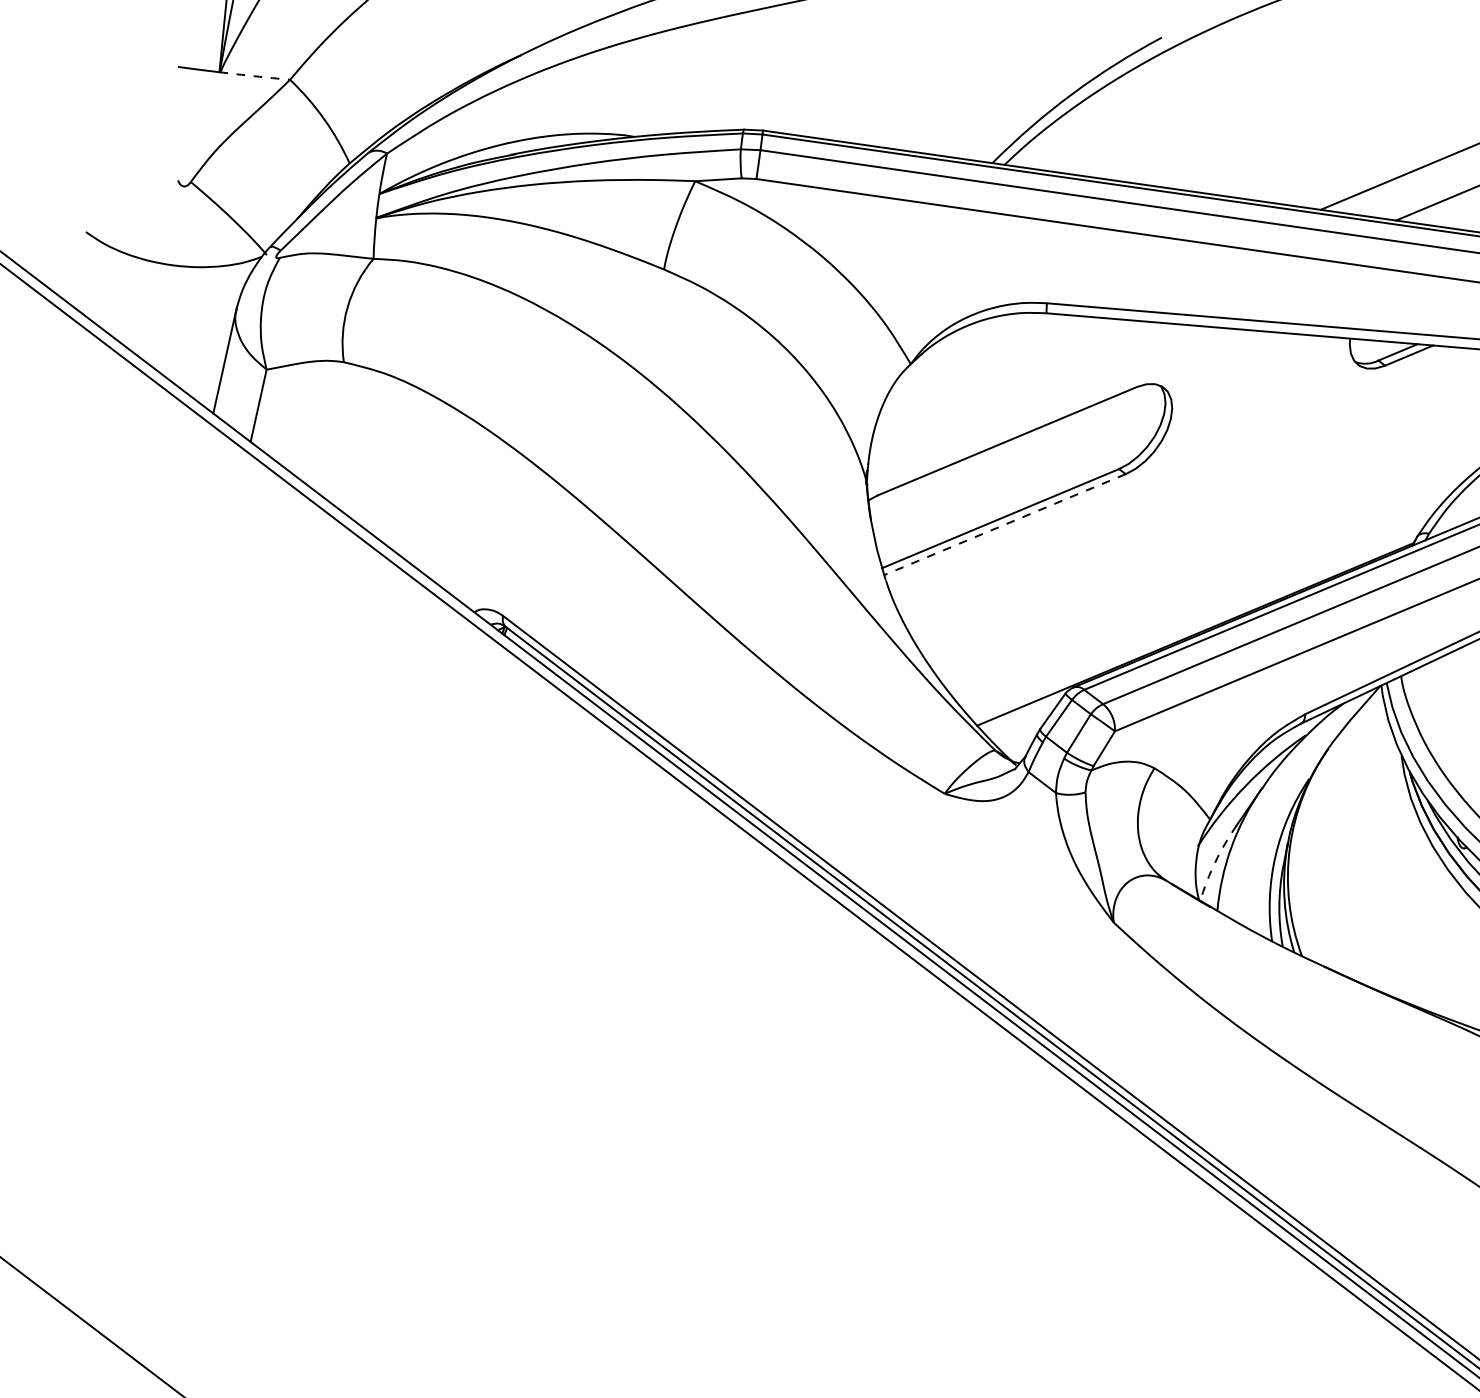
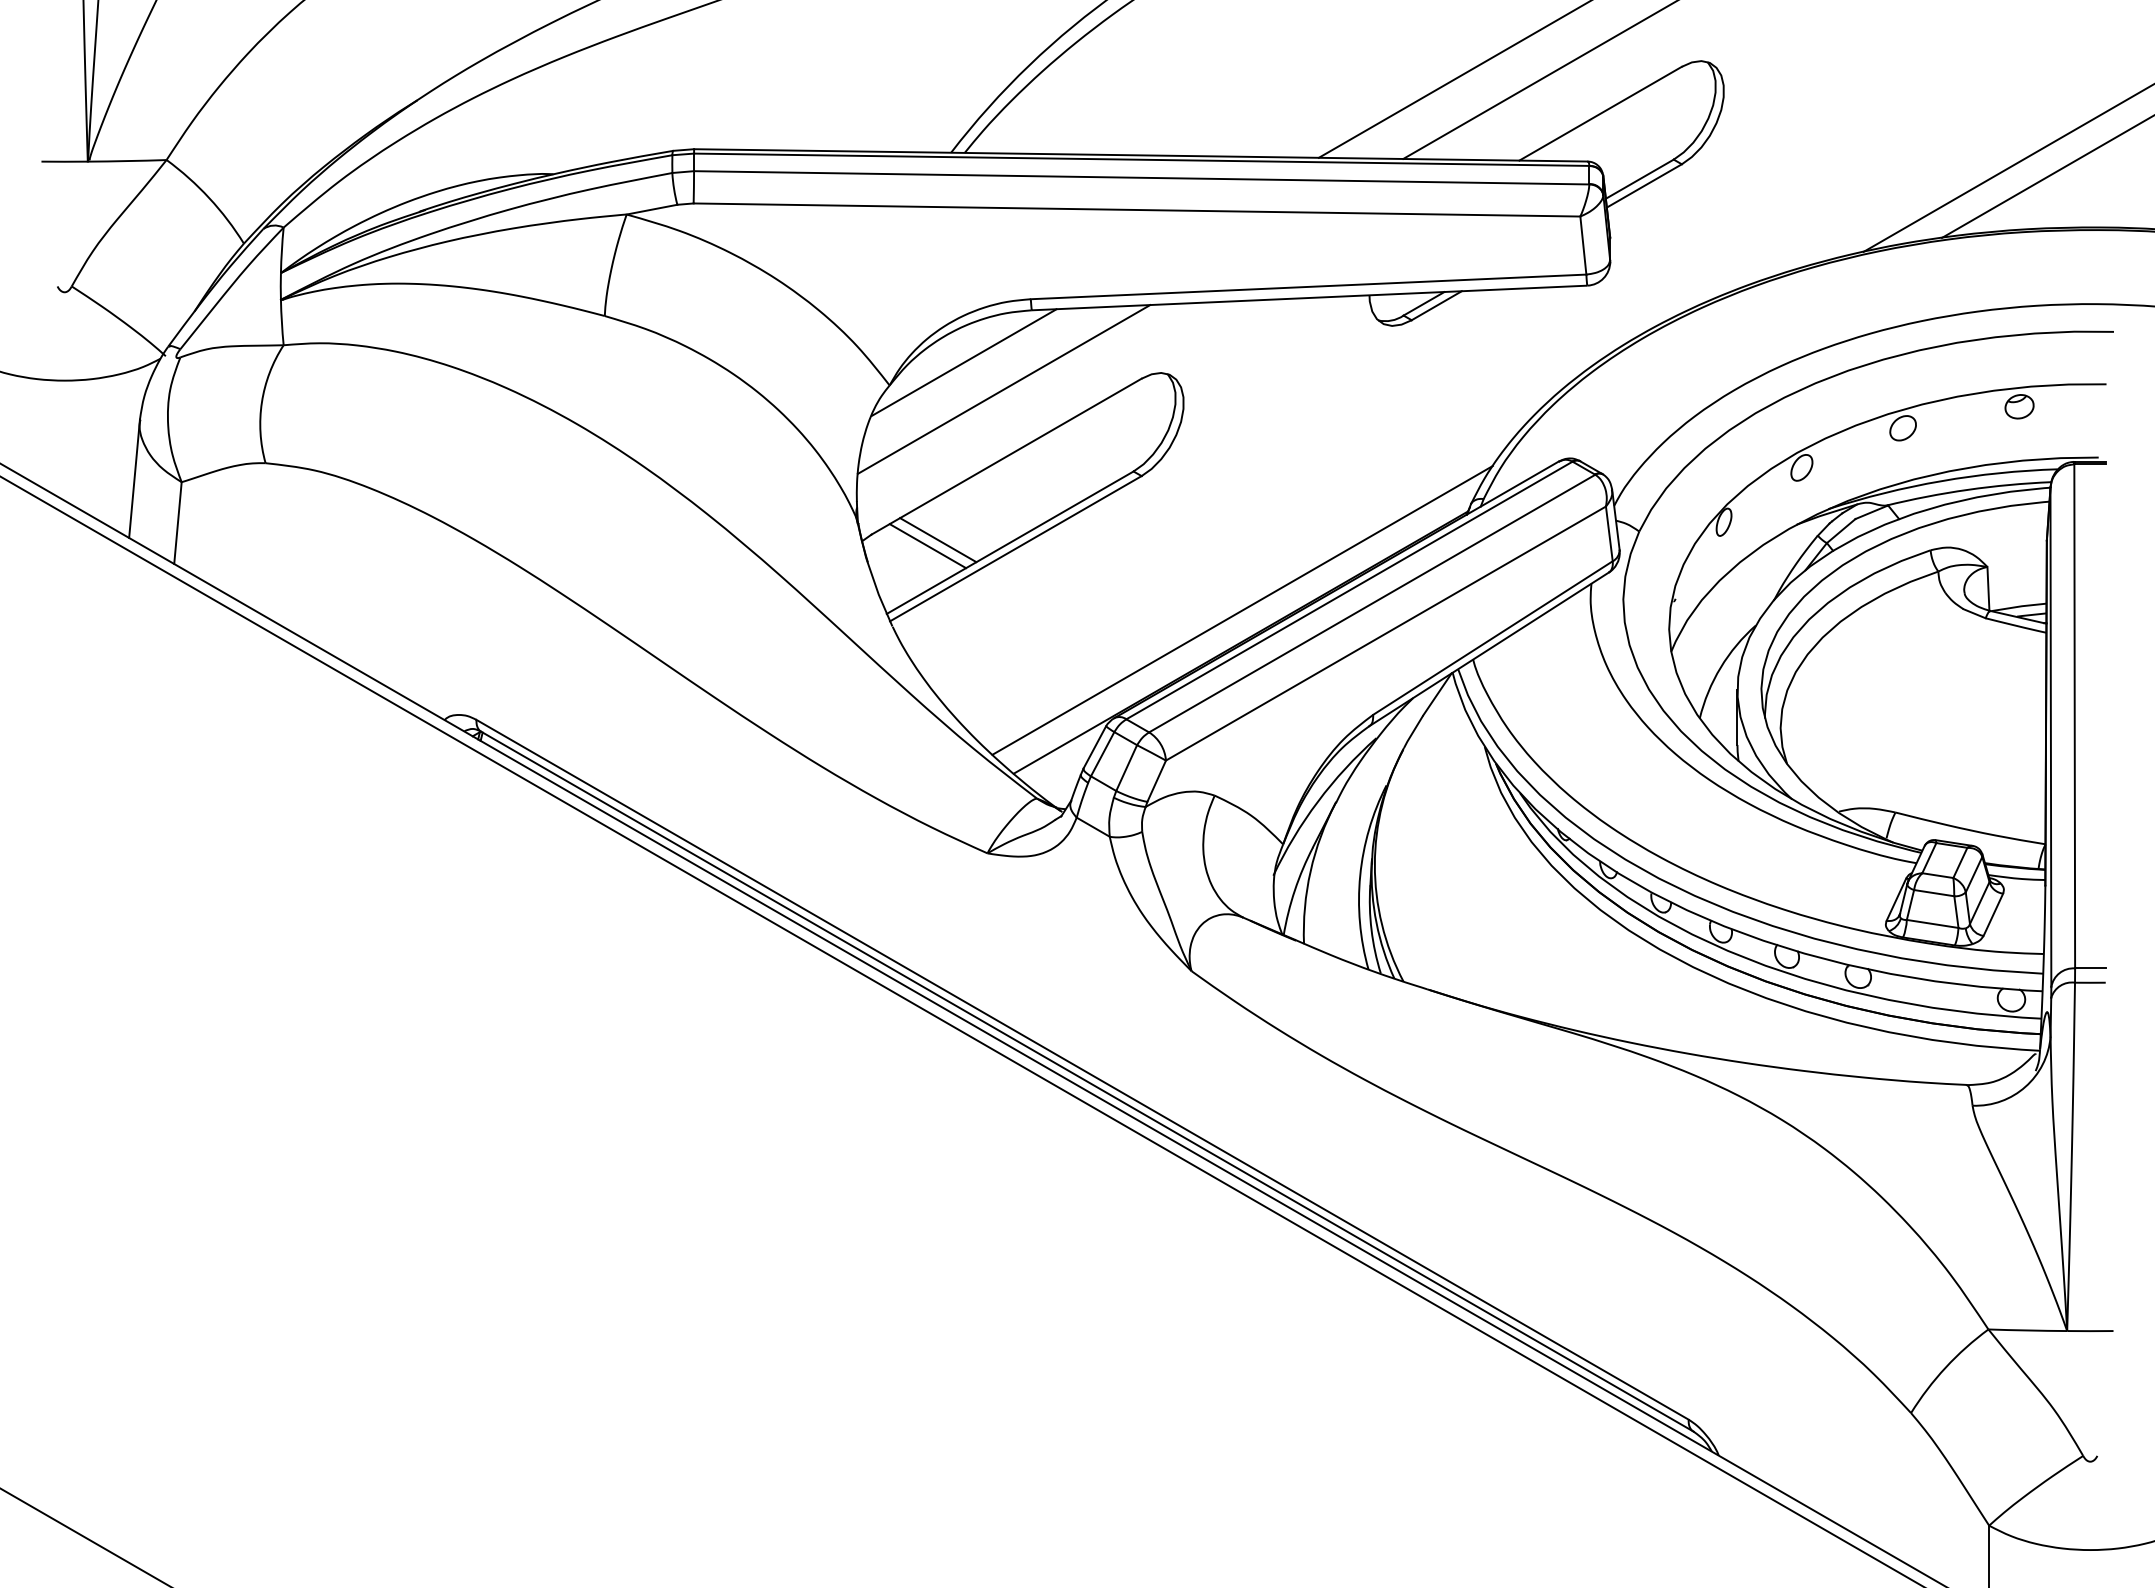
arc: (254, 76) -> (127, 161), dashed -> solid
line: (980, 352) -> (964, 362), added
line: (1012, 380) -> (1003, 389), added
line: (936, 508) -> (938, 540), added
line: (926, 512) -> (927, 546), added
line: (1004, 524) -> (1015, 548), dashed -> solid
line: (1200, 604) -> (1242, 609), added
arc: (1214, 862) -> (1294, 890), dashed -> solid

